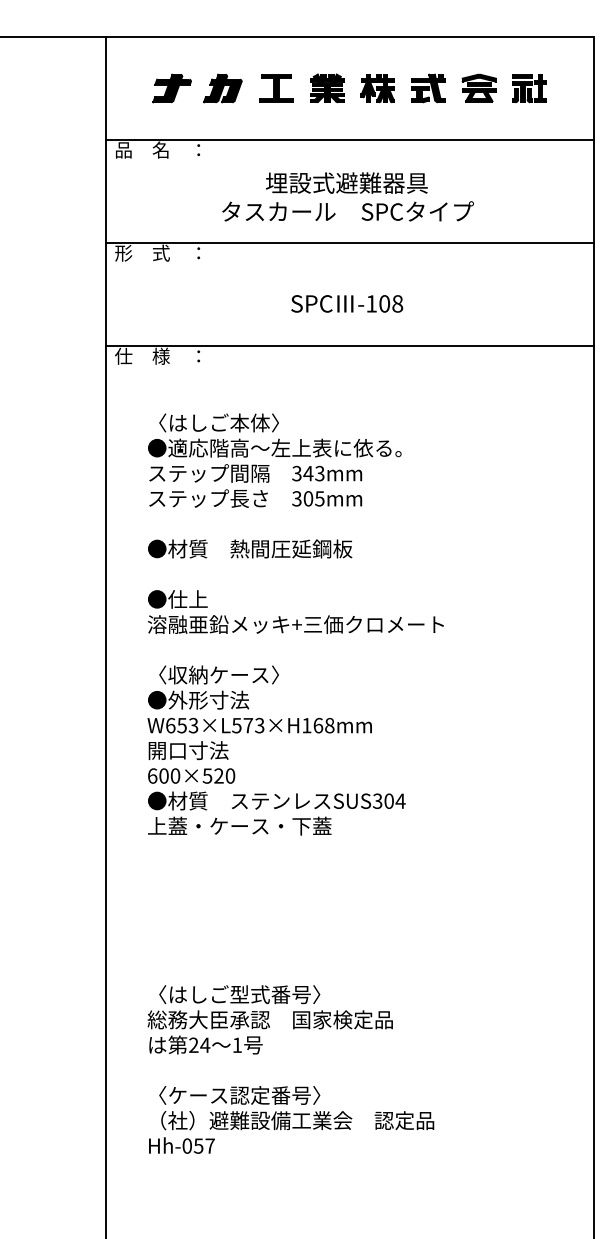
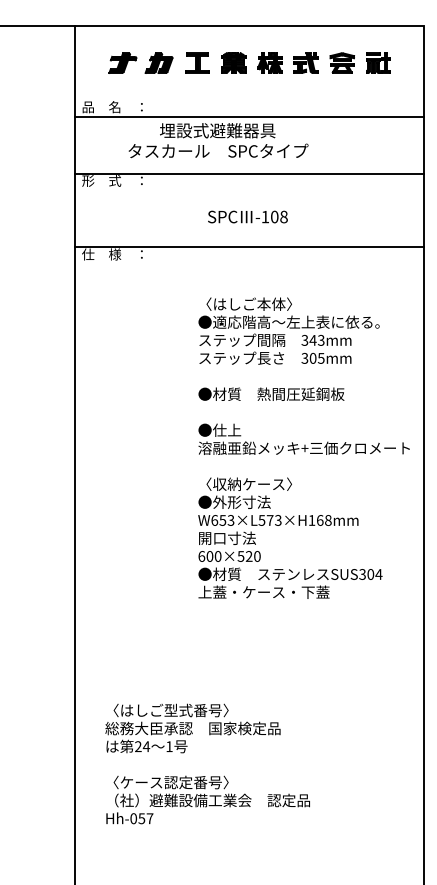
line: (349, 140) -> (249, 116), moved
text: (347, 196) -> (218, 140), moved
text: (295, 624) -> (303, 448), moved

